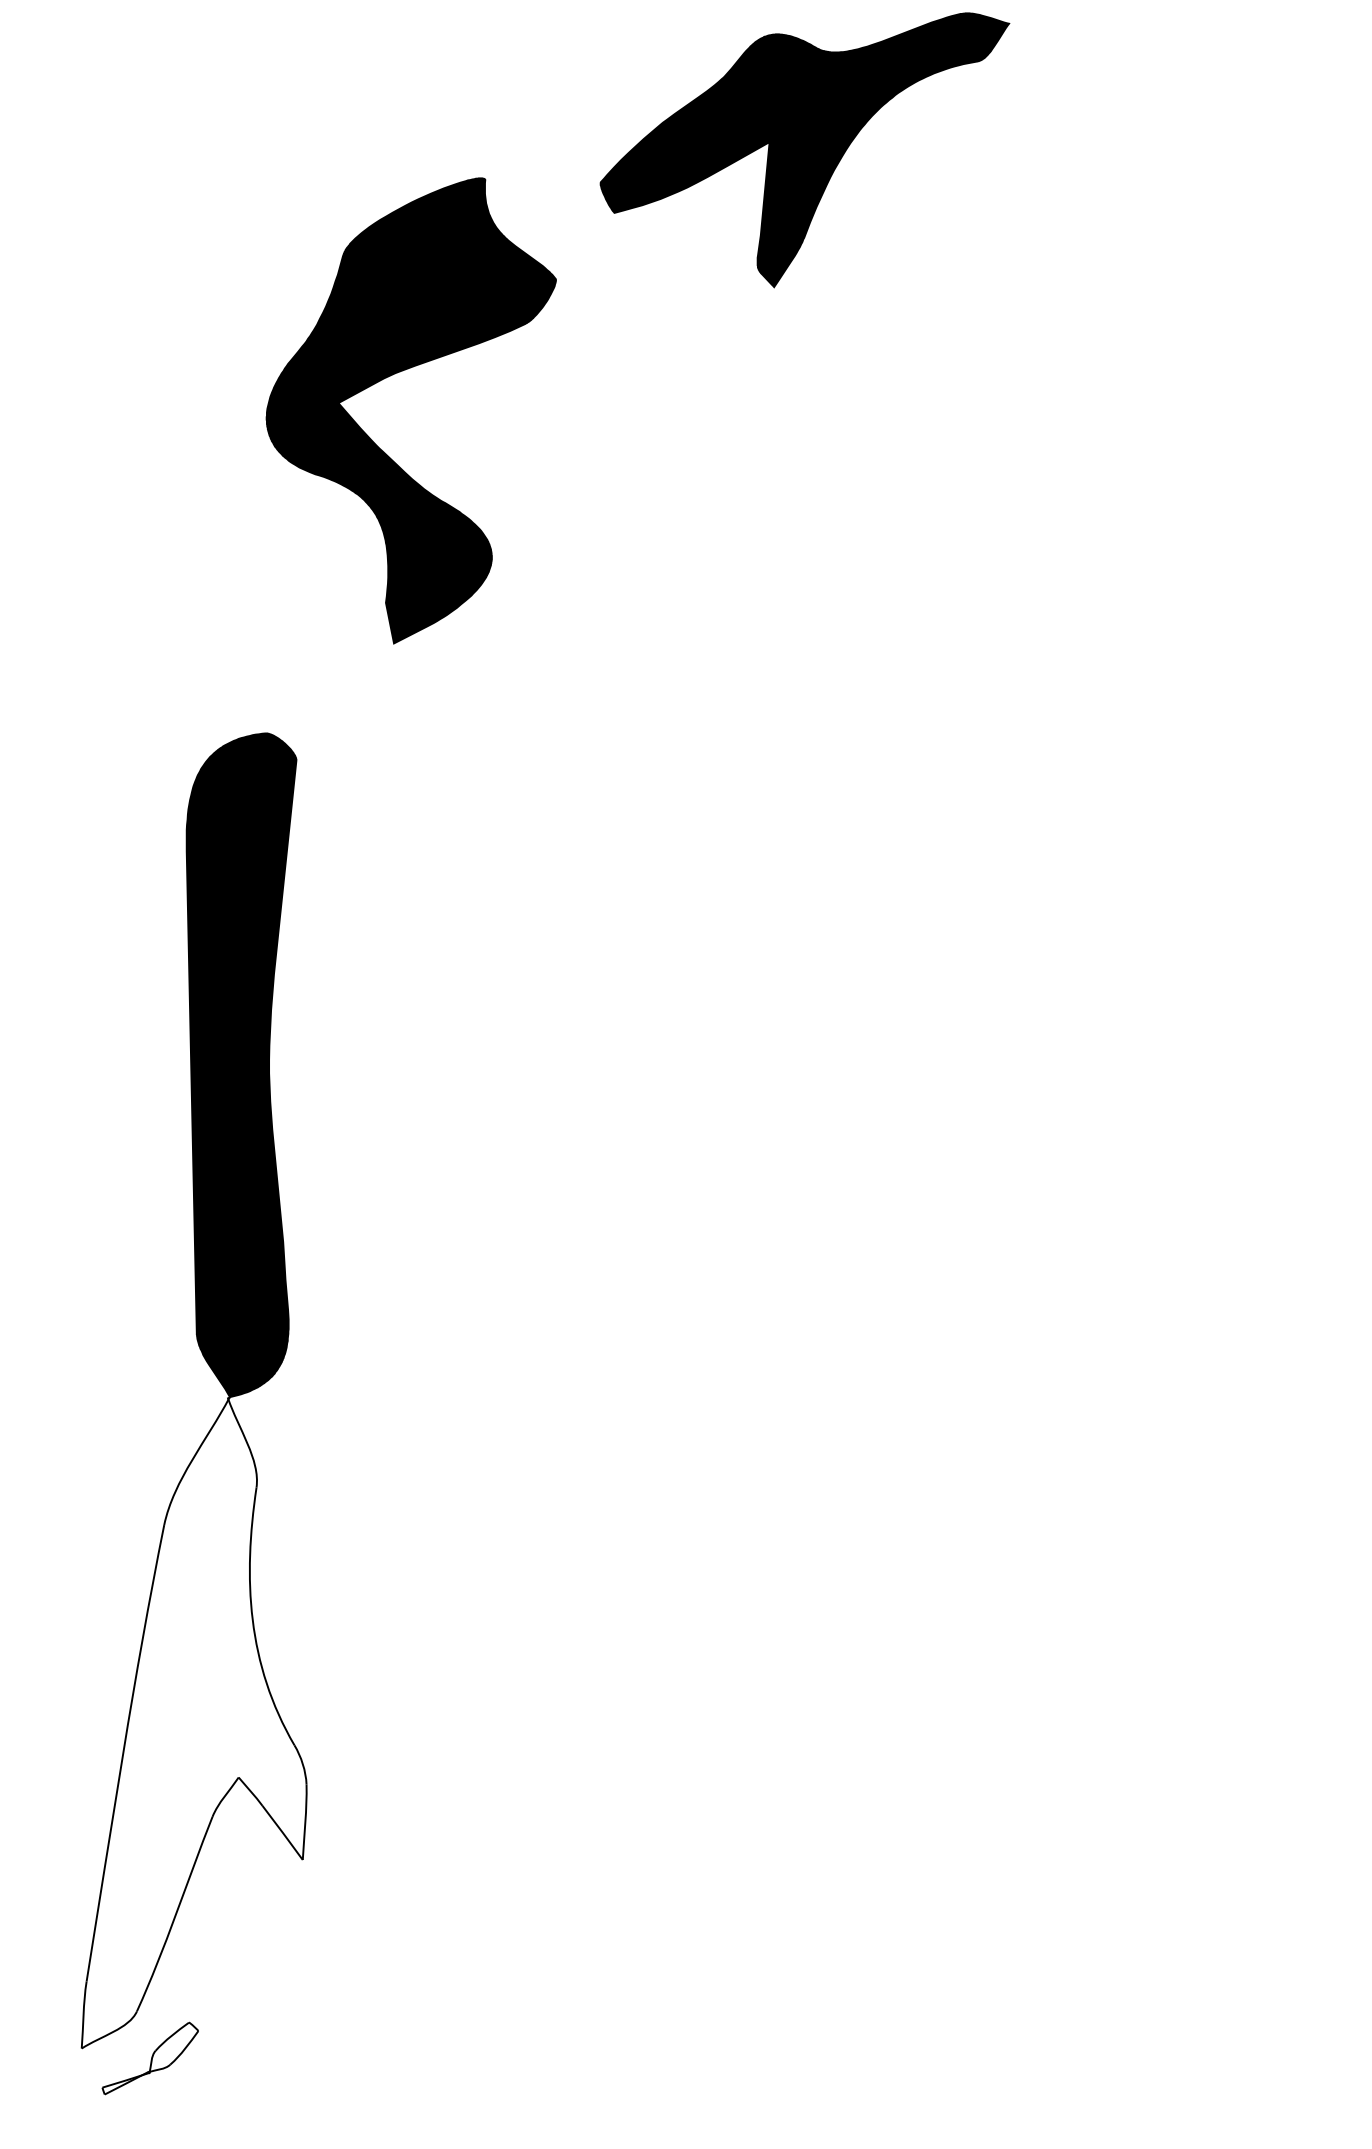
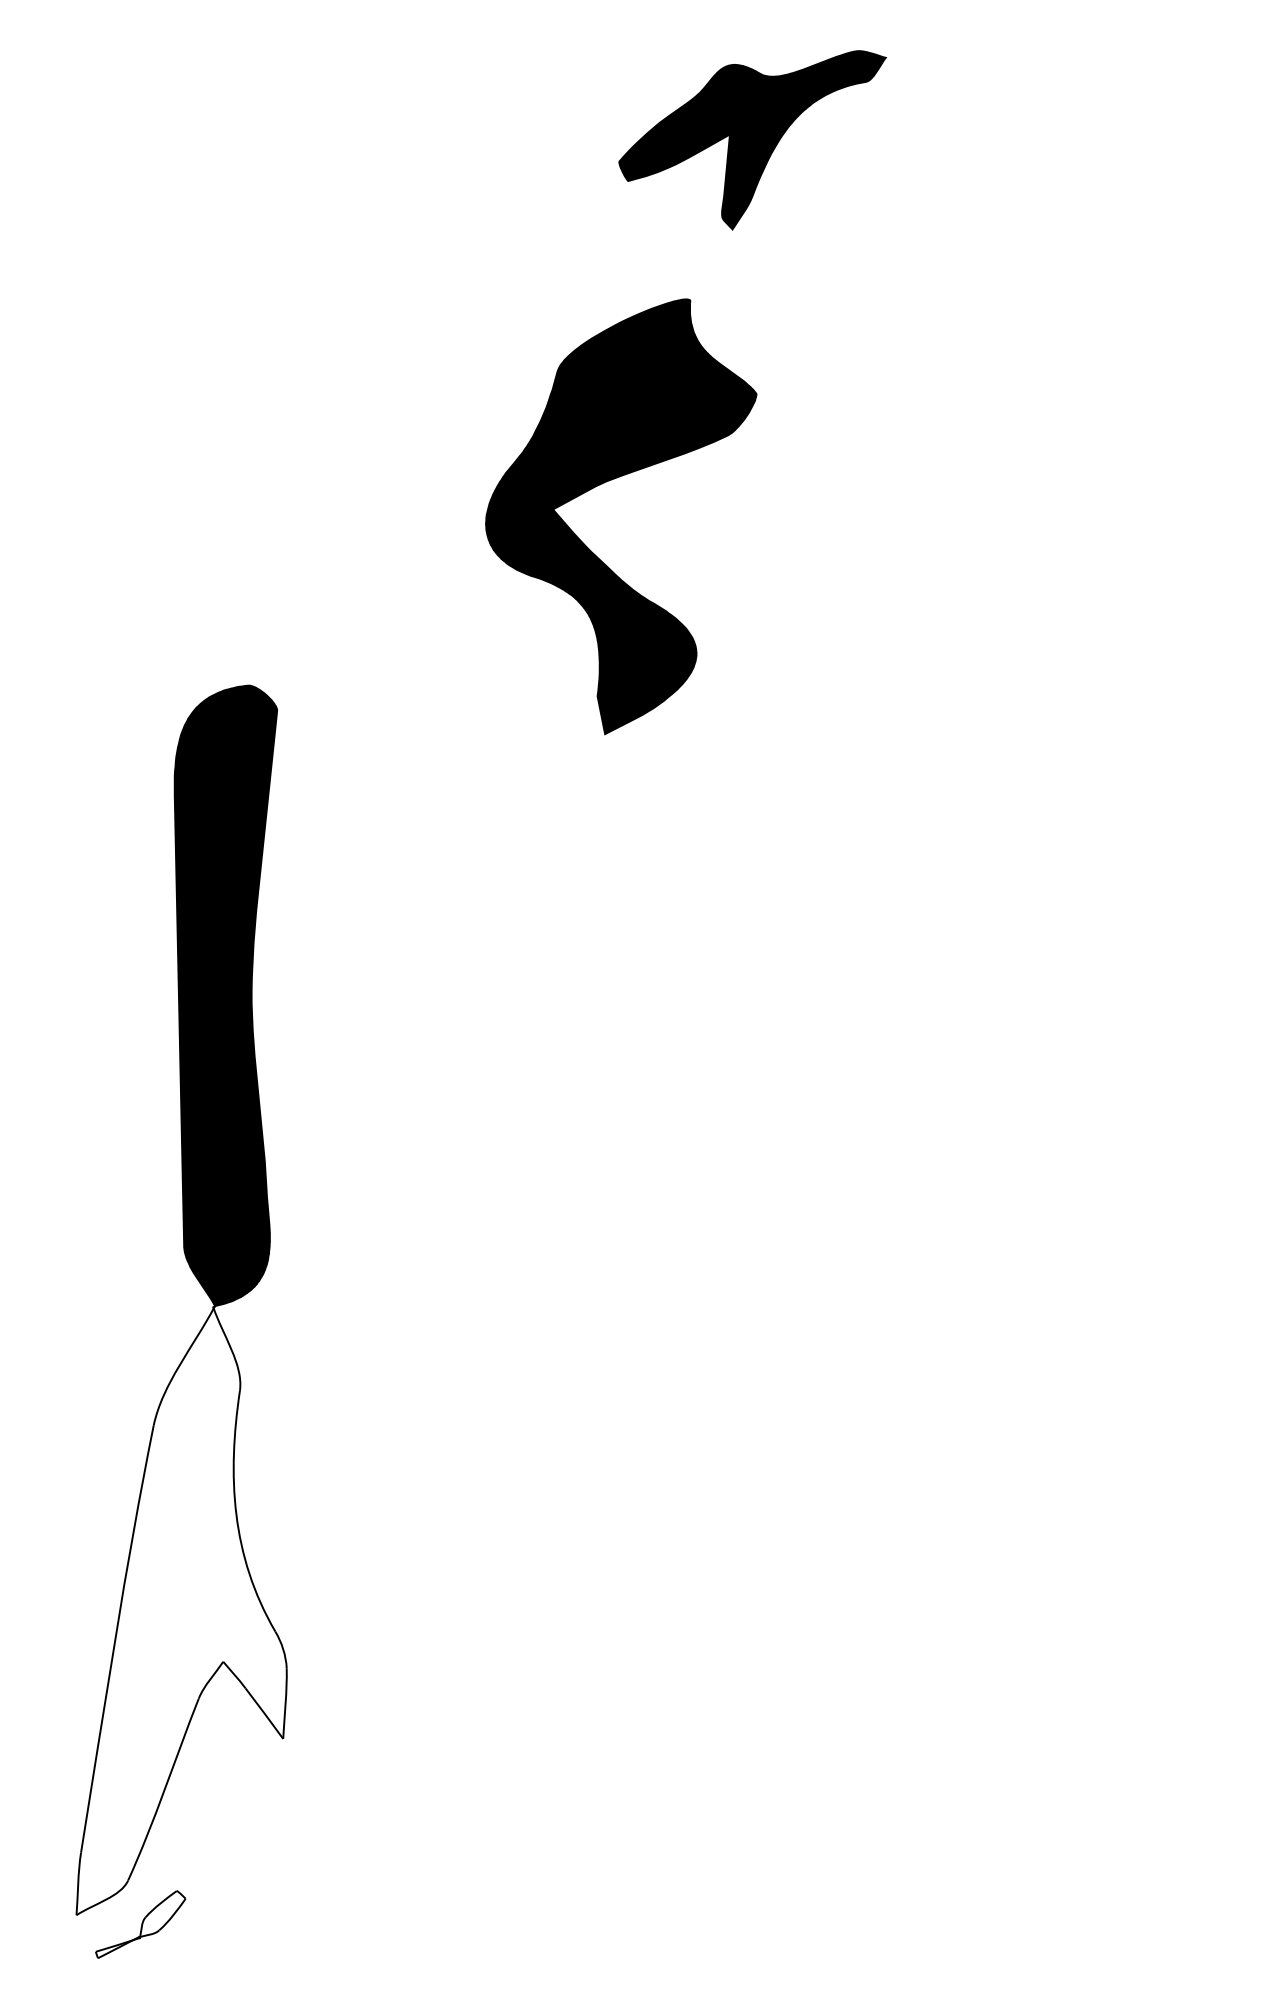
part: (804, 150) -> (752, 140), size x0.7
part: (395, 374) -> (606, 482), moved

